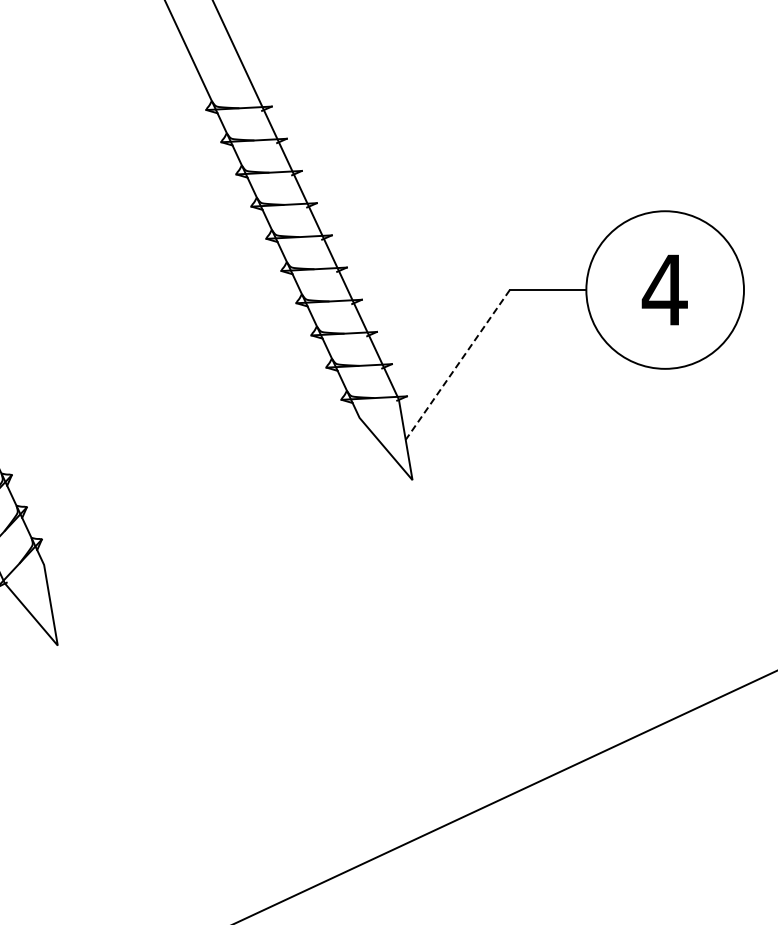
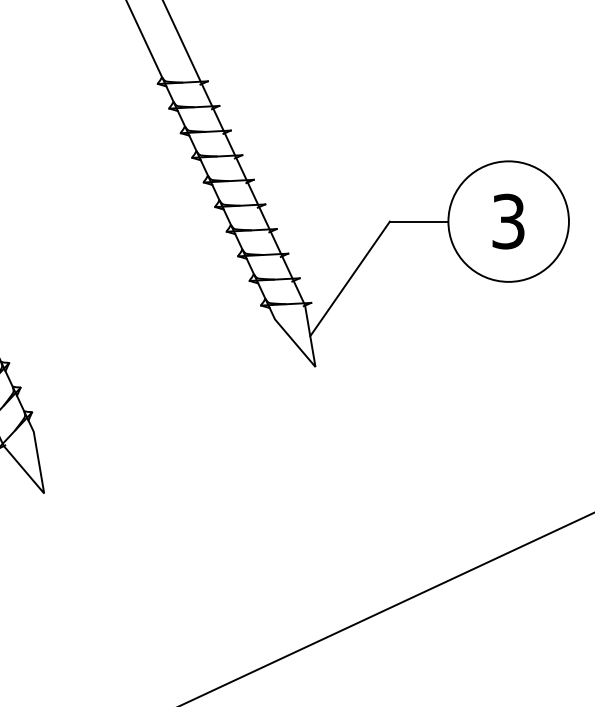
text: (664, 289) -> (508, 221), 4 -> 3
line: (457, 365) -> (349, 279), dashed -> solid

